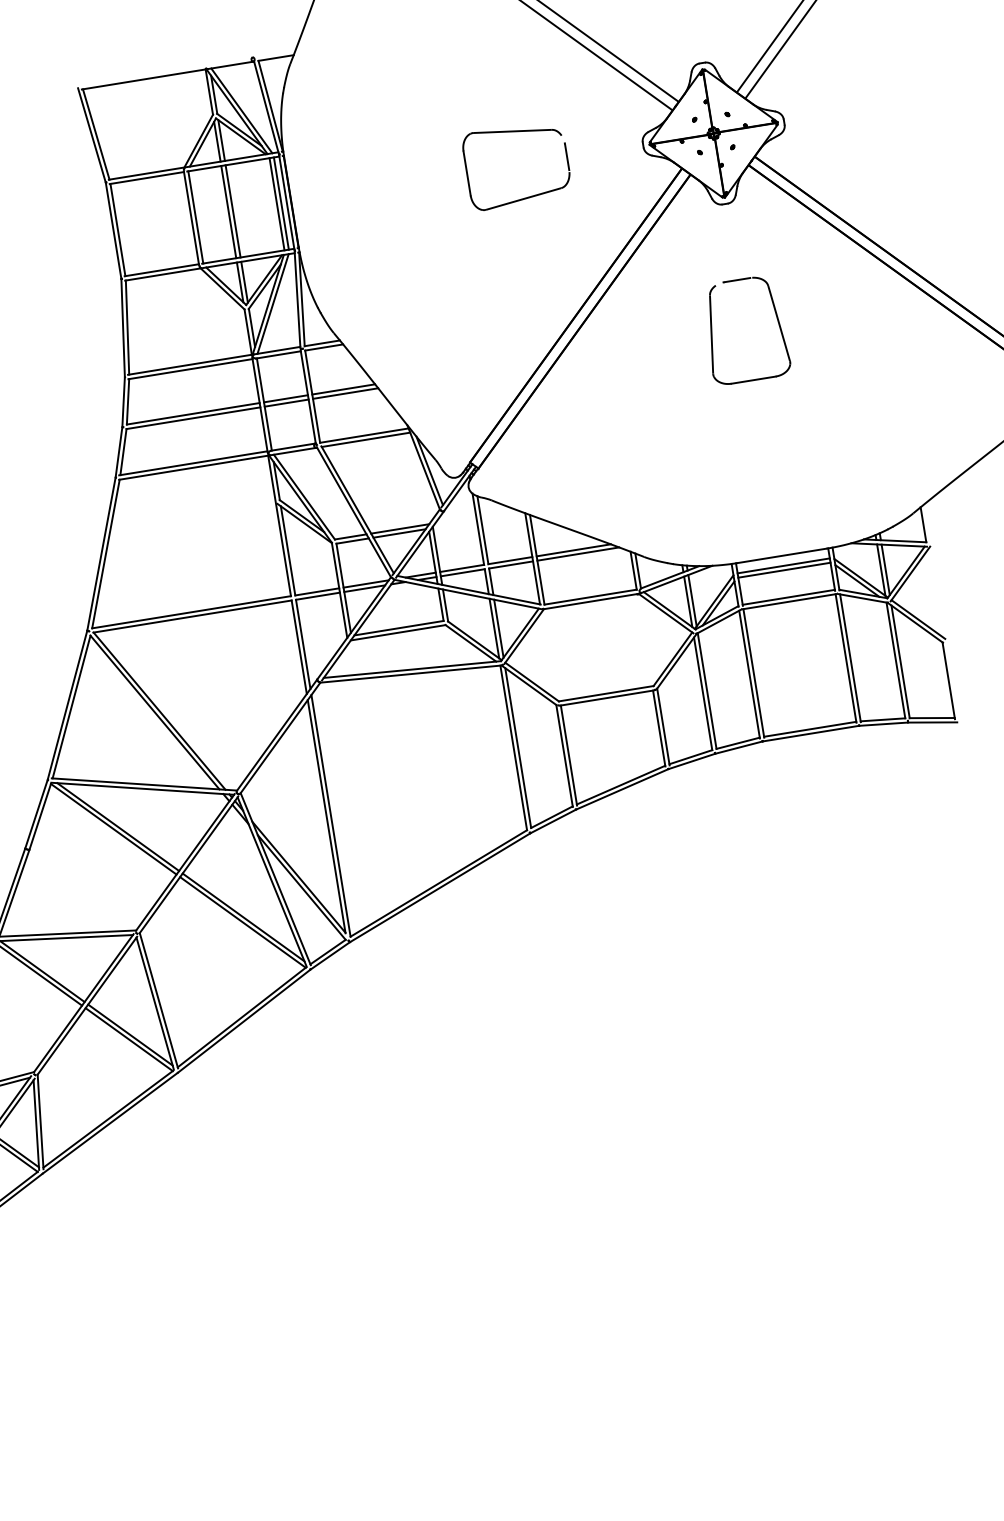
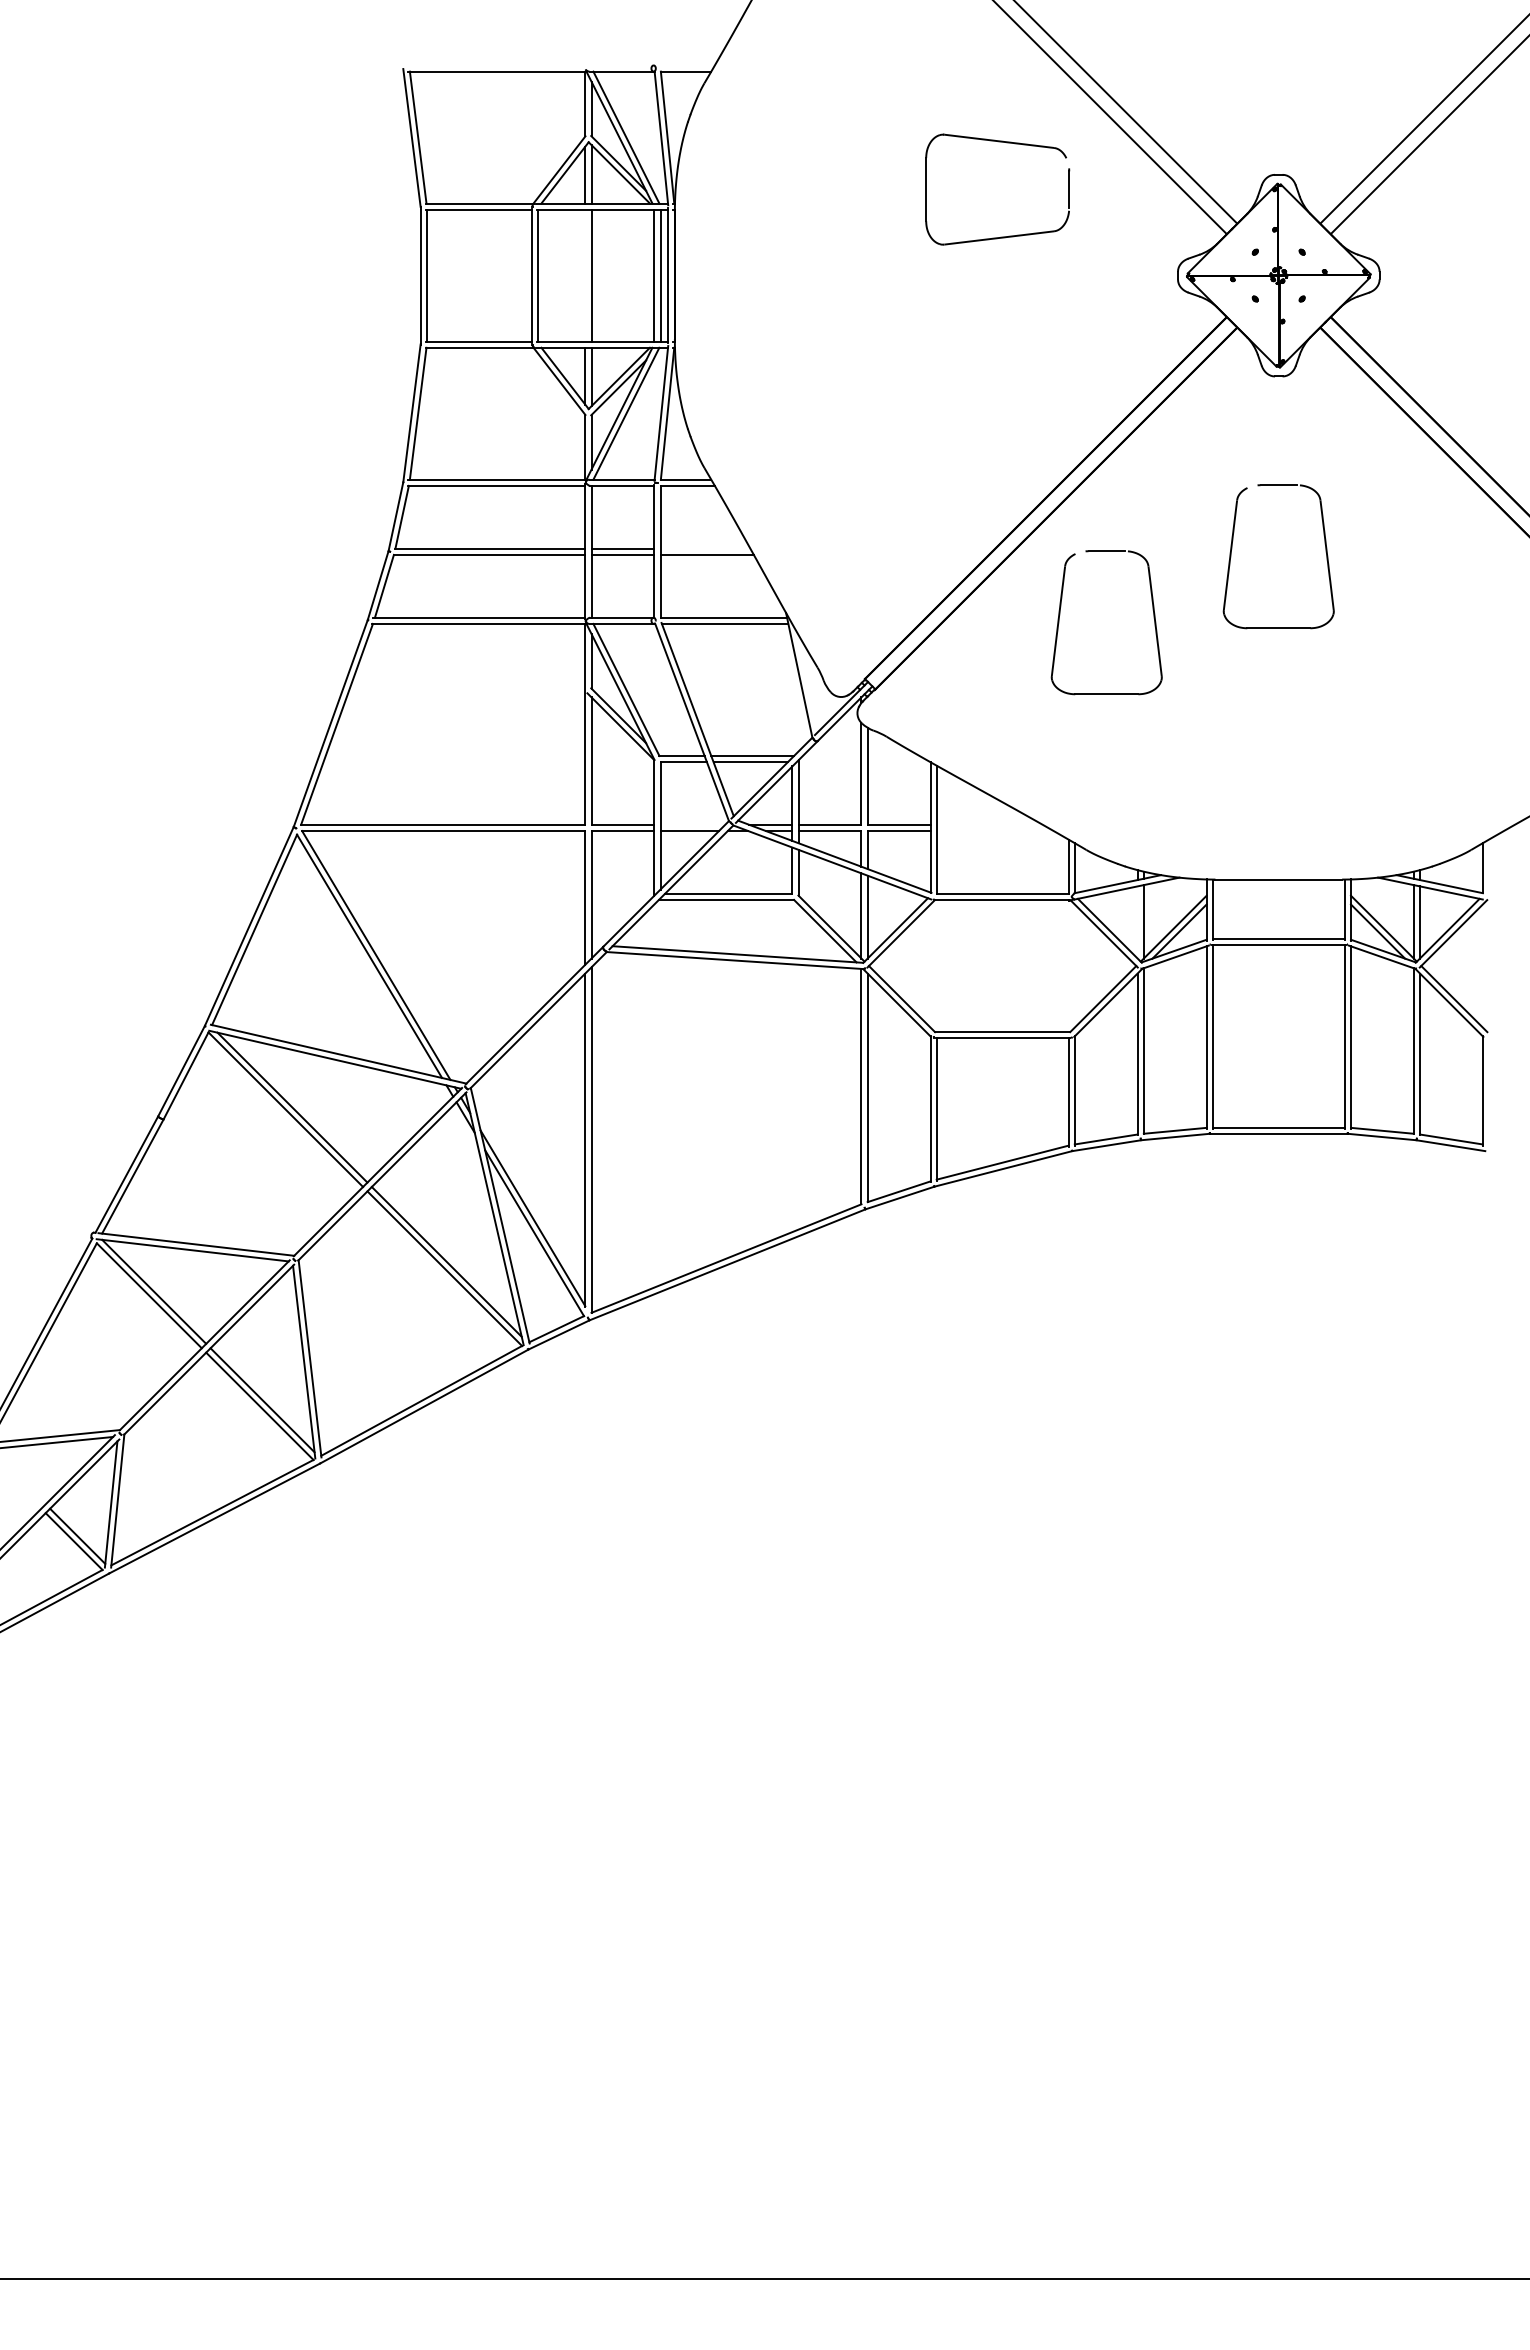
part: (518, 132) -> (1006, 143), moved
line: (228, 211) -> (585, 275), removed
line: (343, 389) -> (705, 548), removed
part: (599, 395) -> (1060, 615), added
line: (429, 470) -> (806, 681), removed
line: (573, 550) -> (989, 824), removed
line: (577, 554) -> (994, 831), removed
line: (783, 565) -> (1278, 893), removed
line: (784, 570) -> (1278, 900), removed
line: (365, 583) -> (692, 824), removed
line: (688, 601) -> (1137, 922), removed

